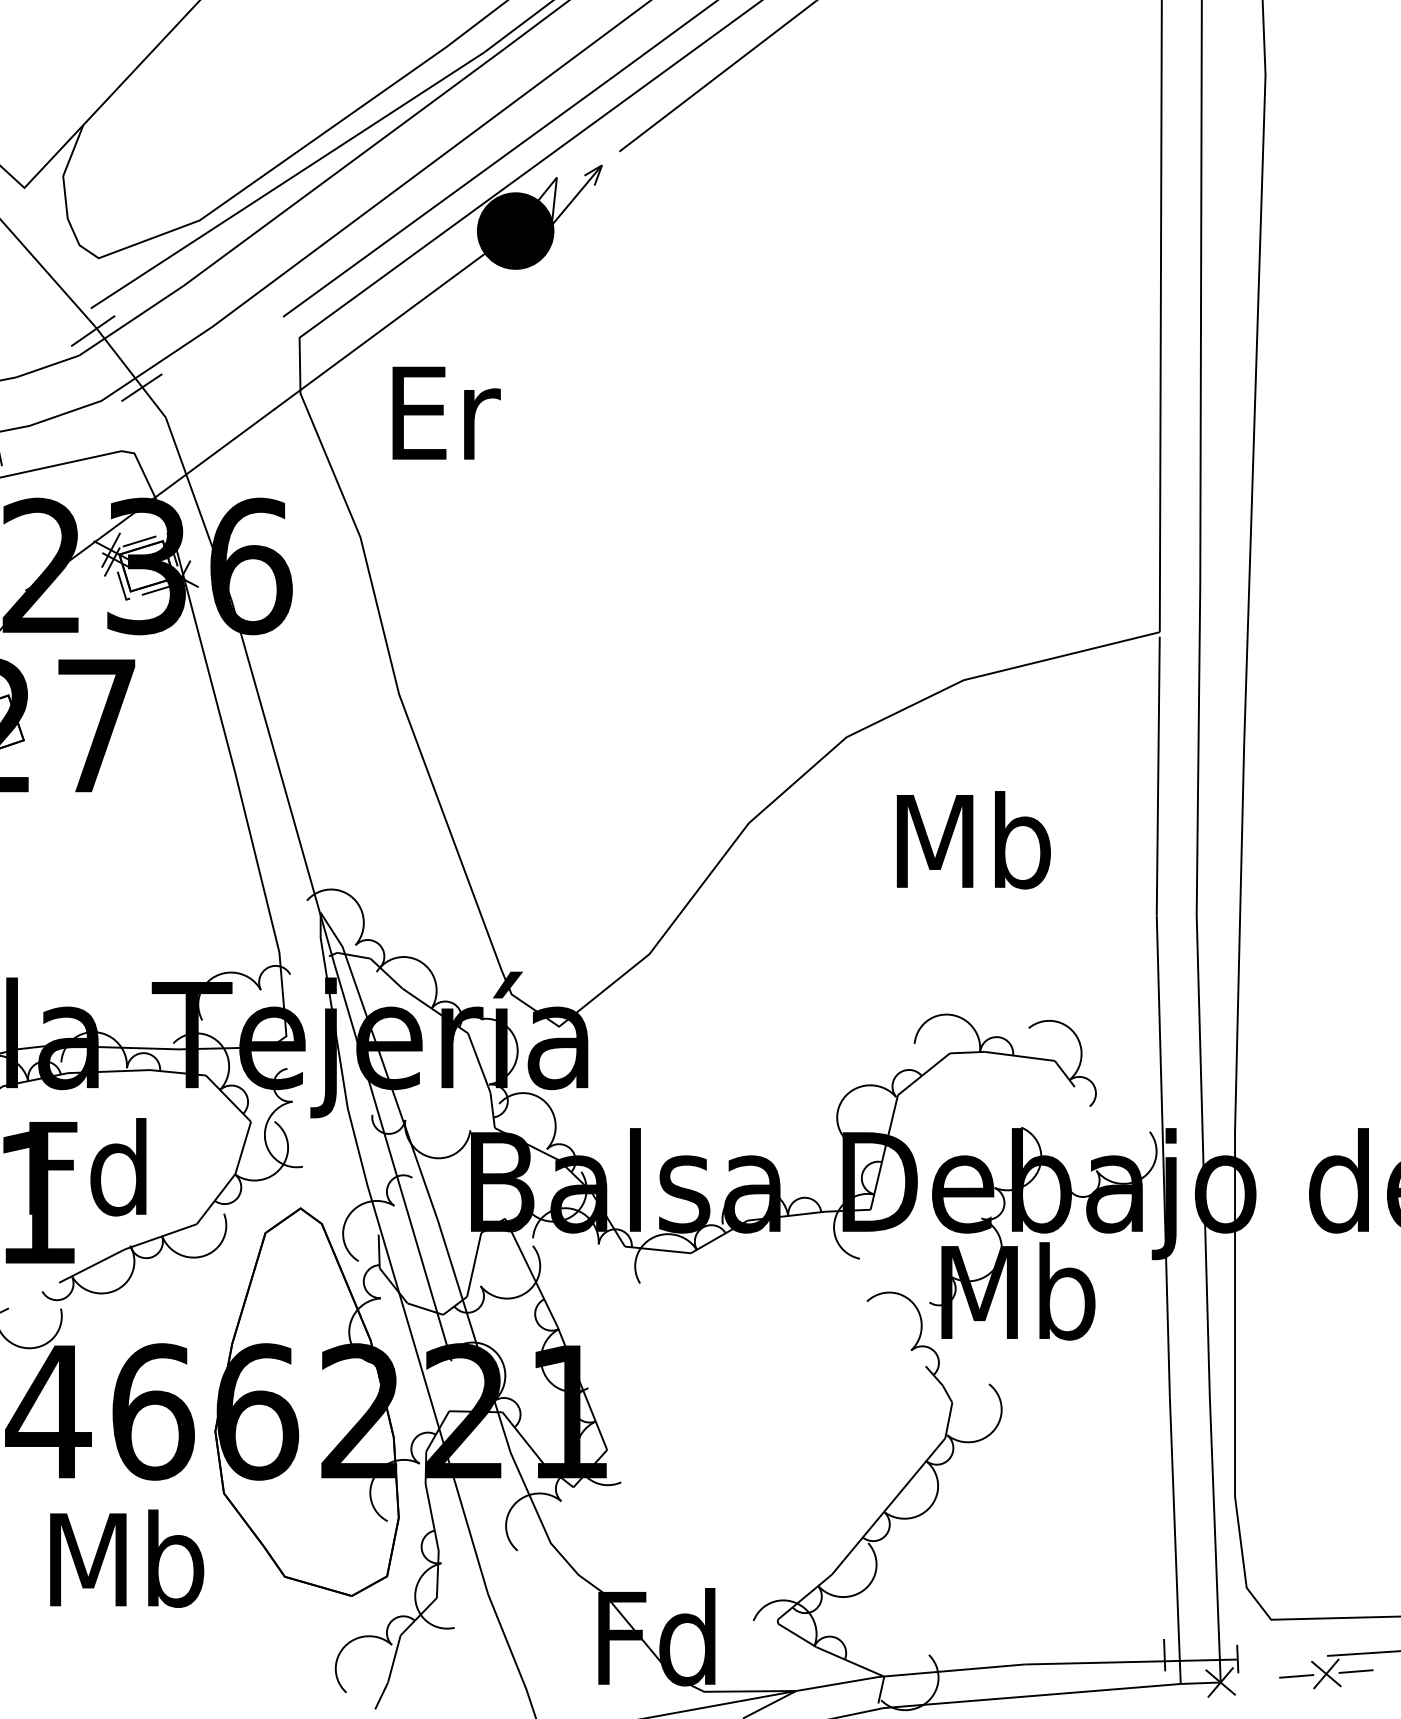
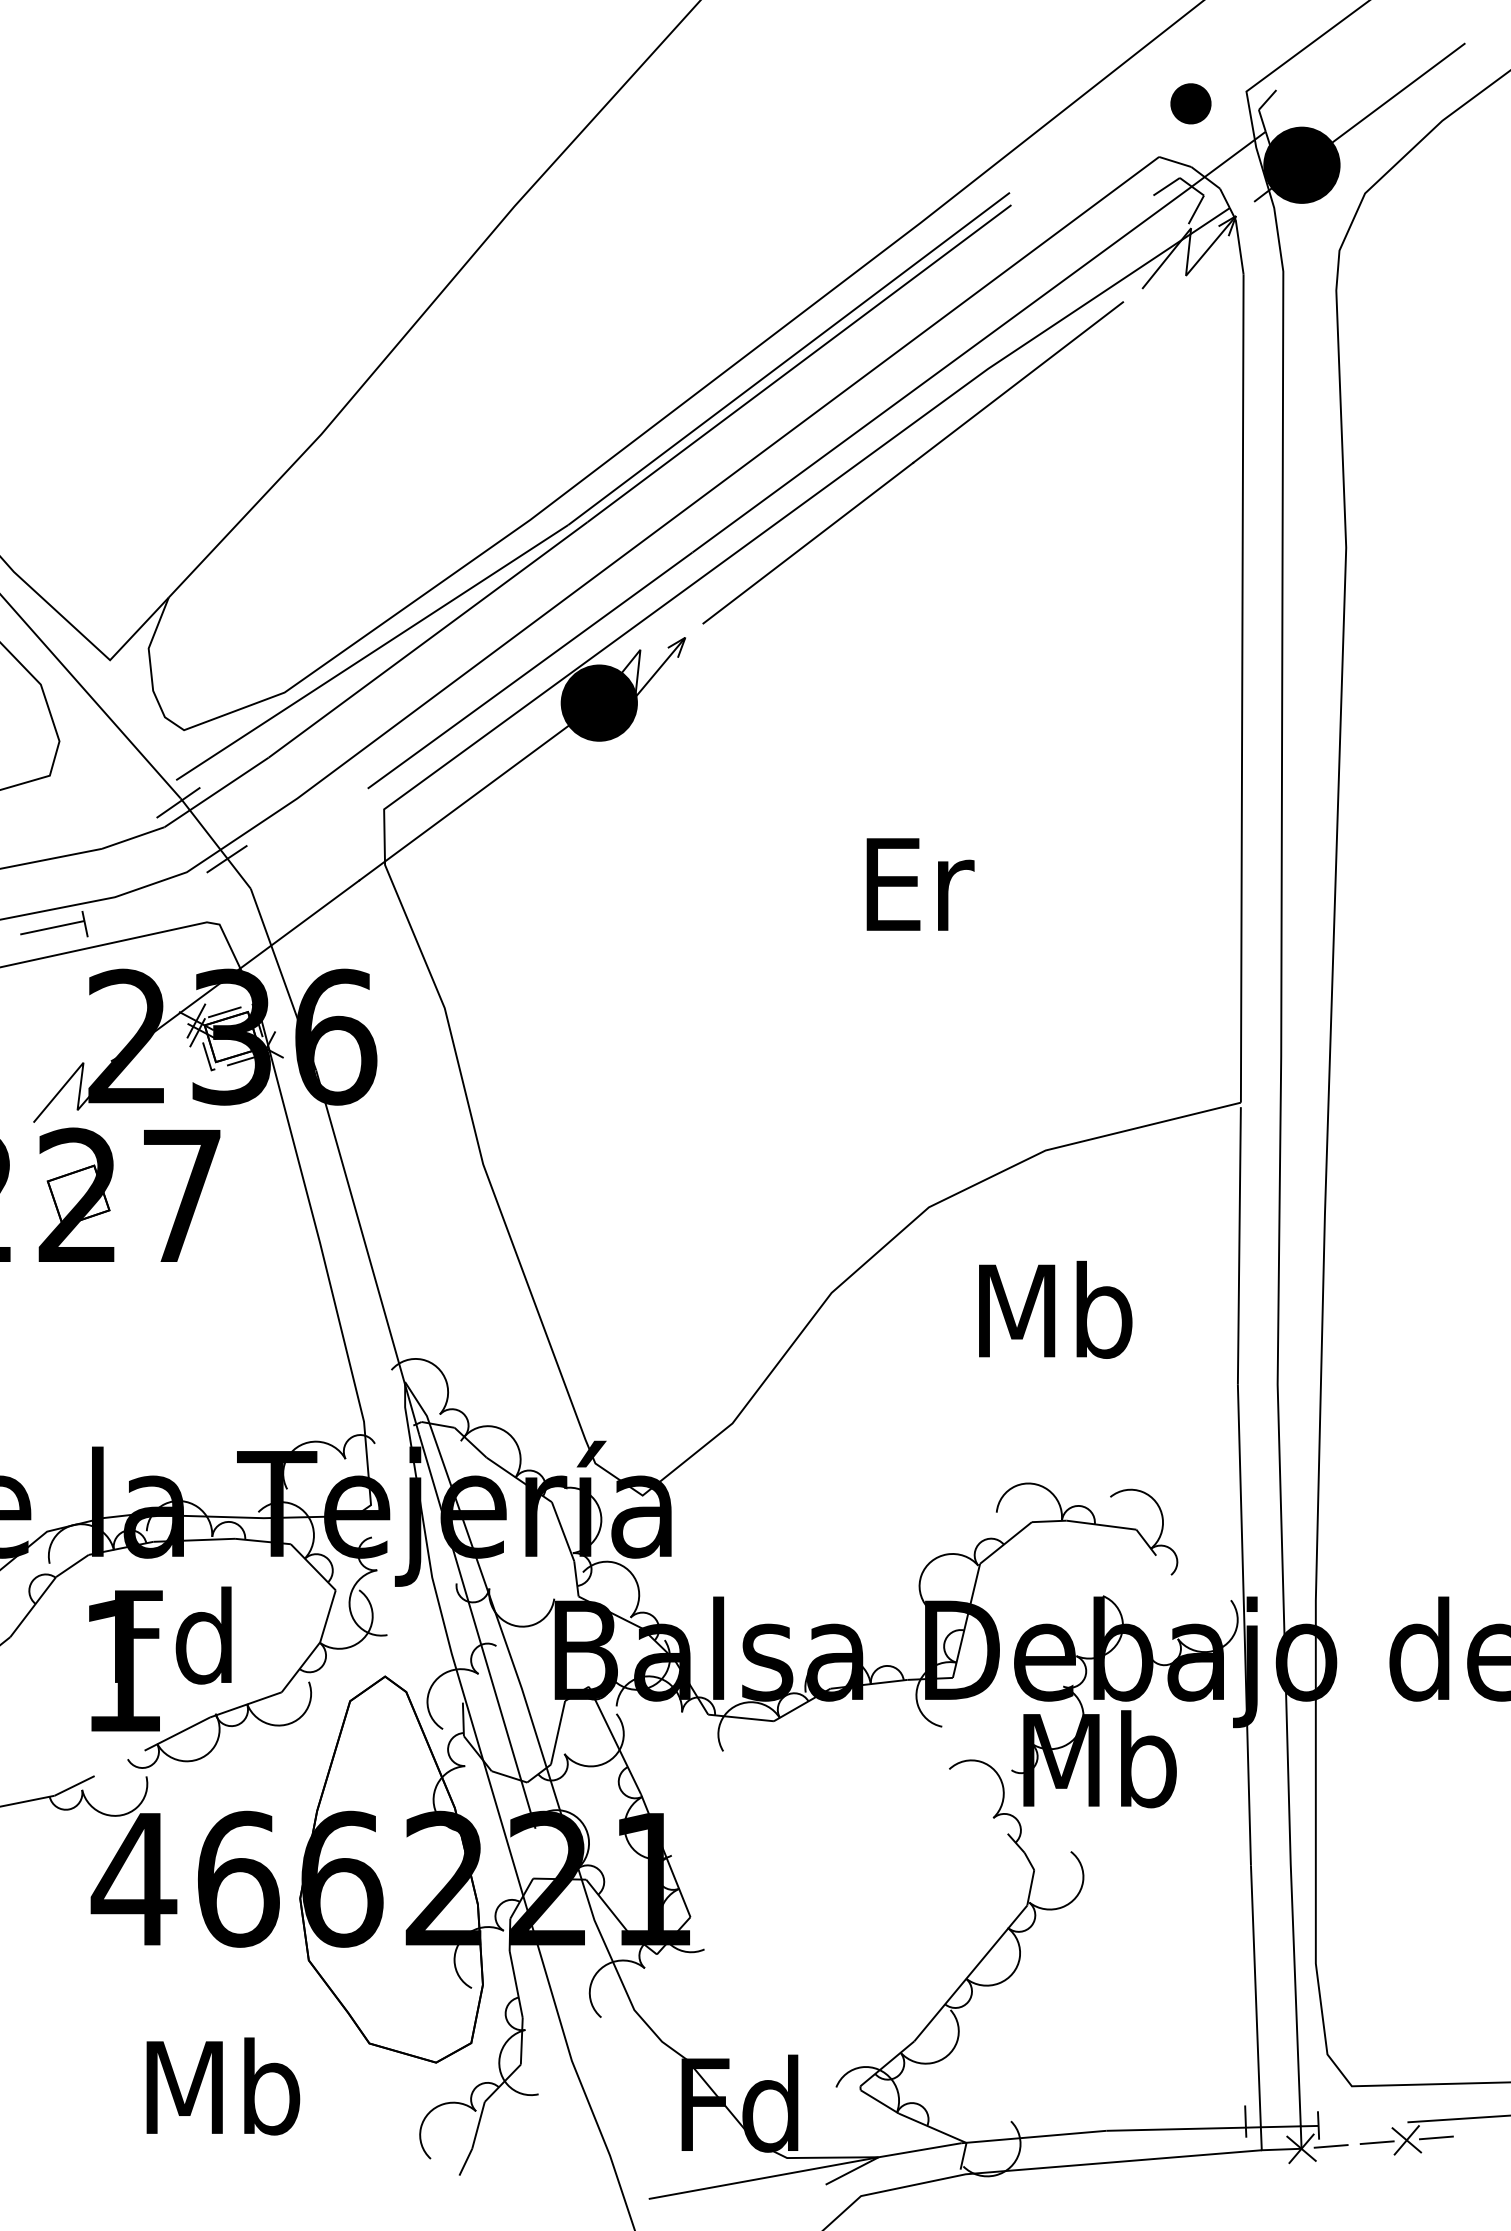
text: (446, 413) -> (920, 884), moved
text: (127, 1558) -> (223, 2086), moved
line: (1249, 1680) -> (1330, 2146), added

